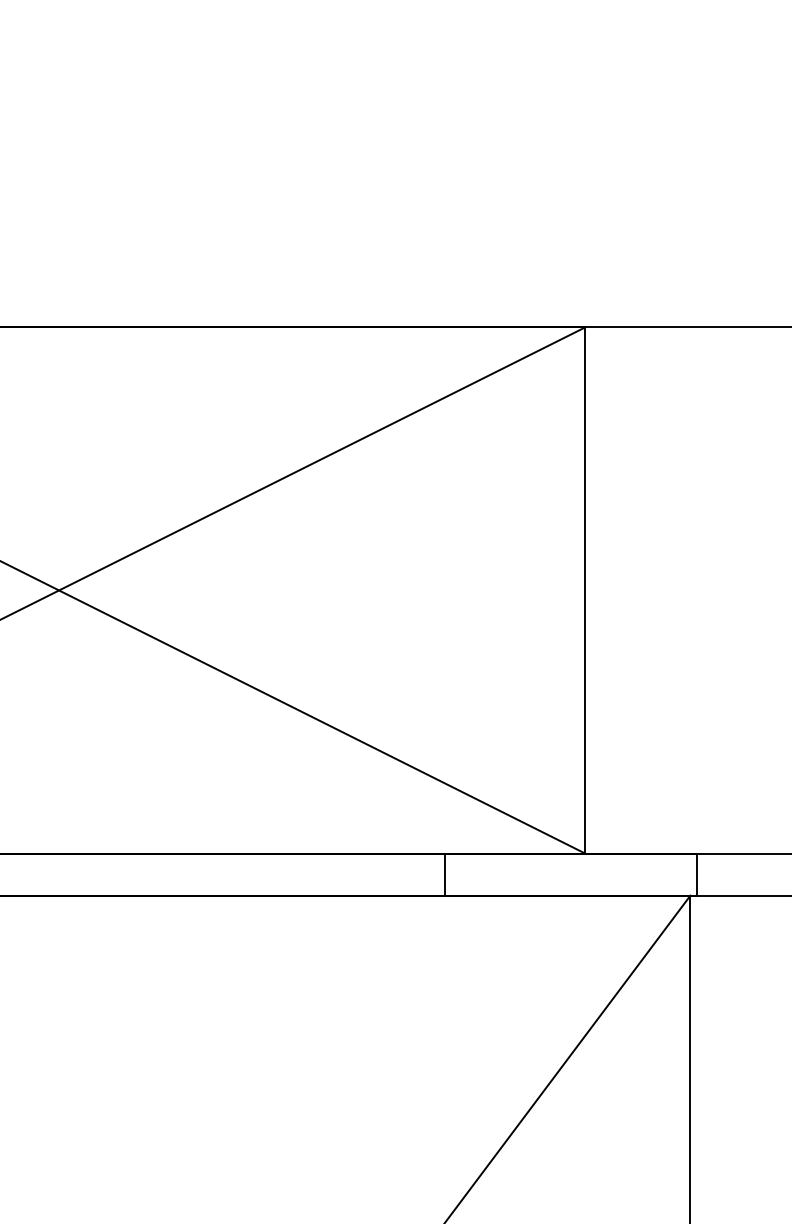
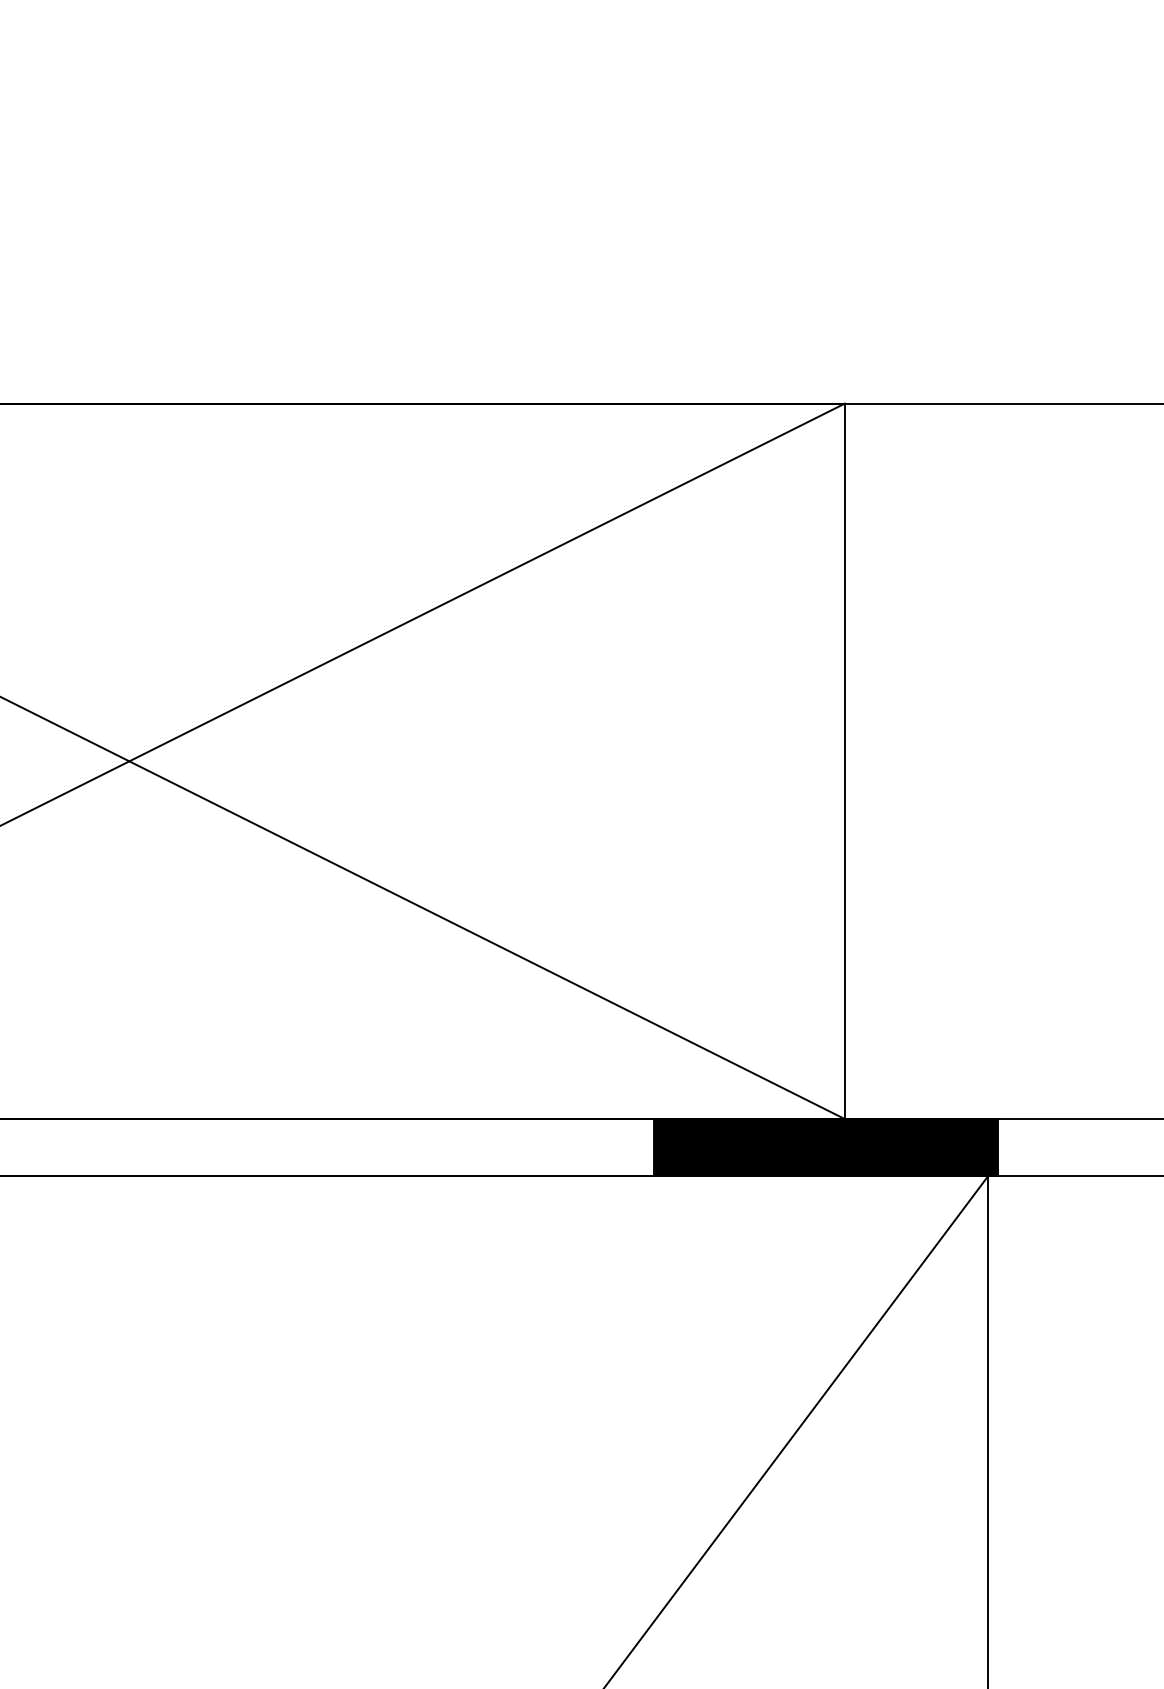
fill: (570, 874) -> (825, 1147), added

